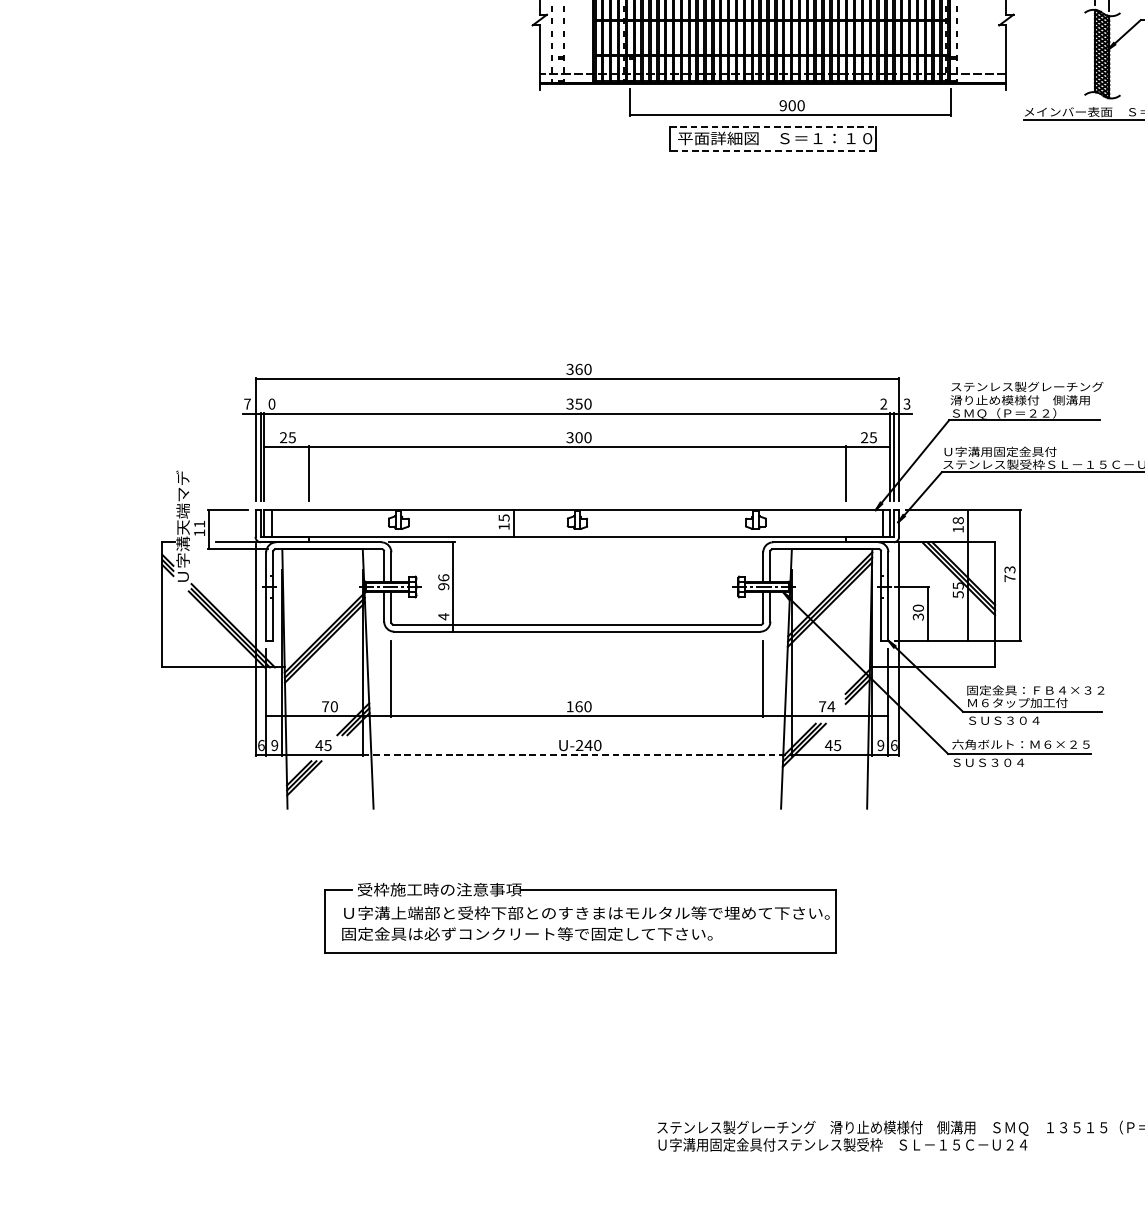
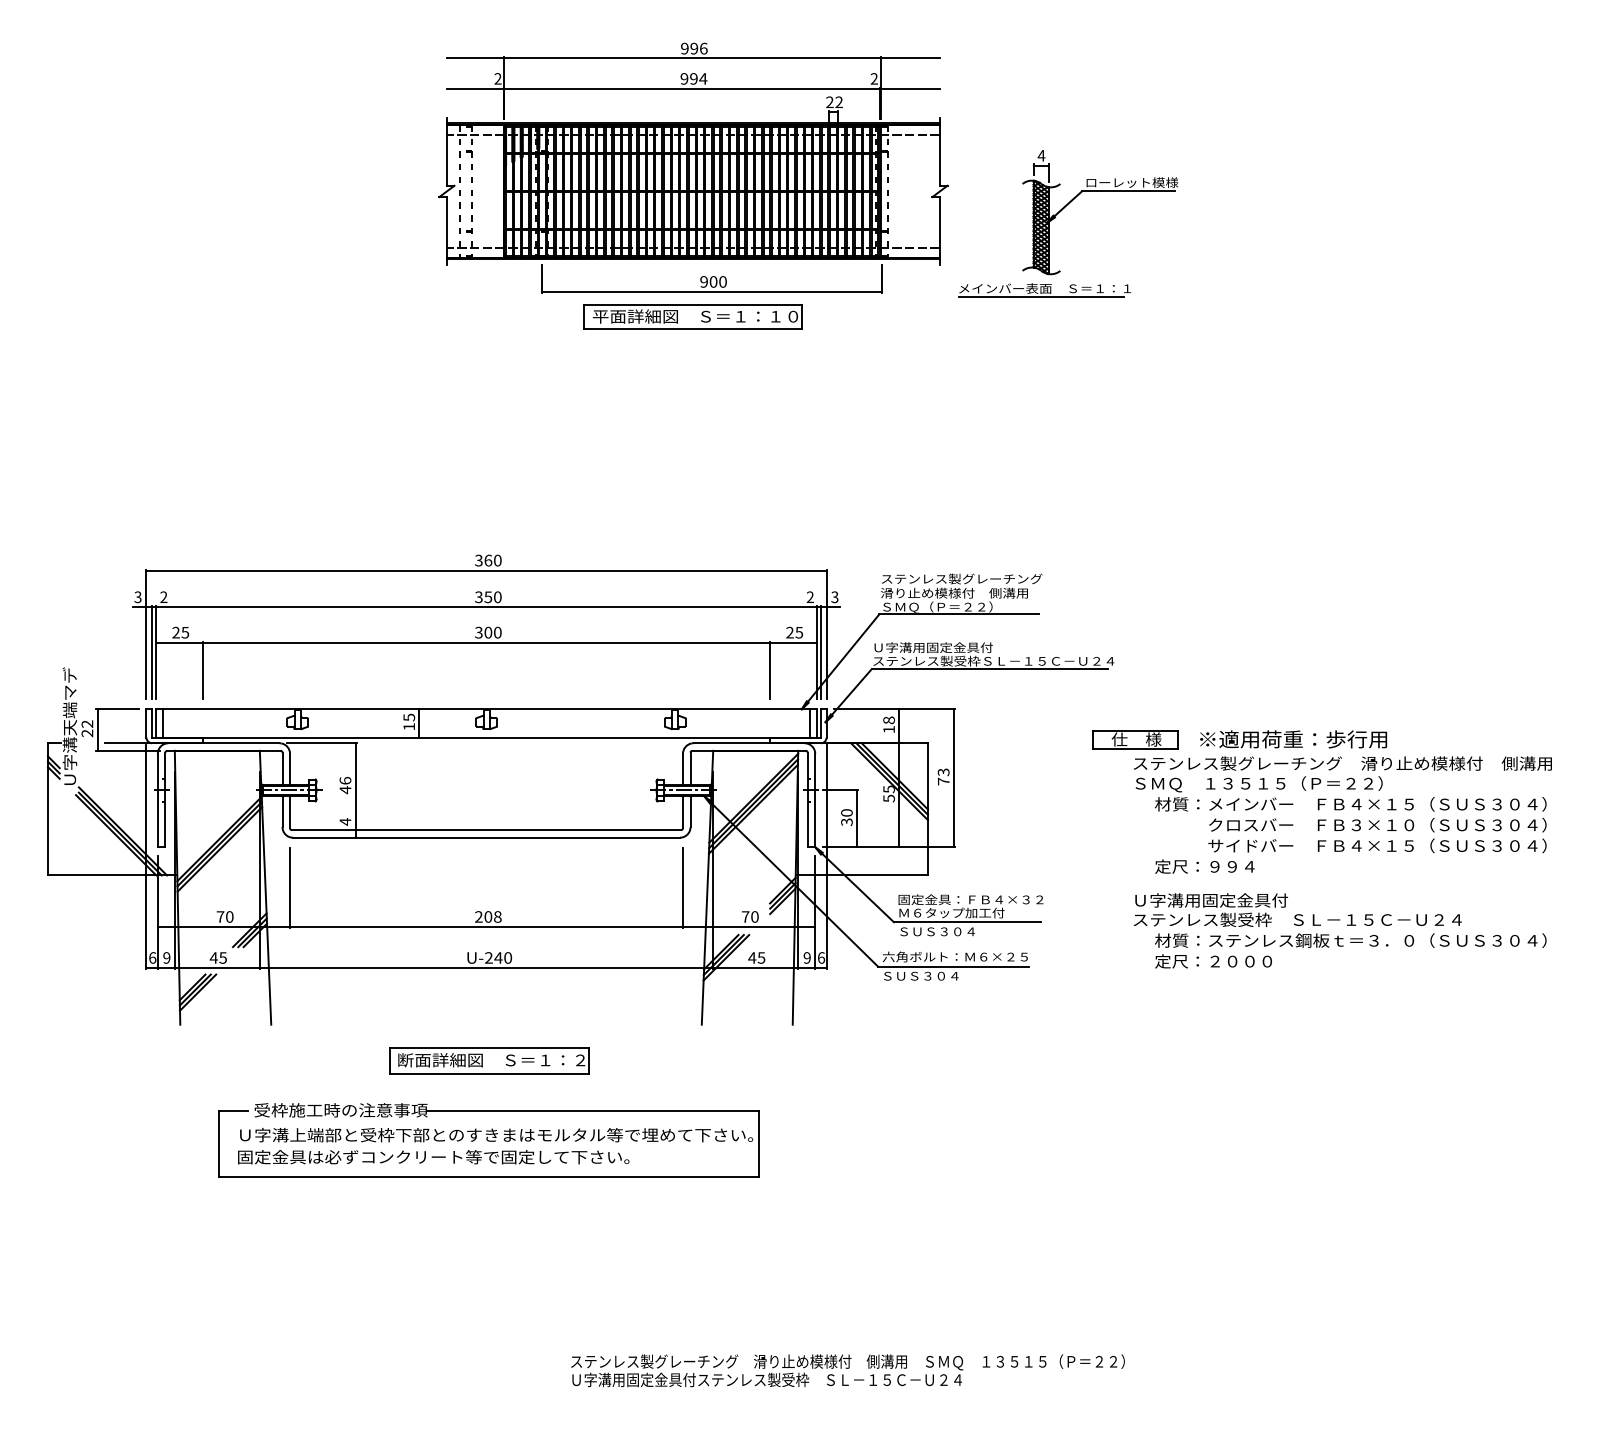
line: (773, 127) -> (693, 304), dashed -> solid
line: (773, 150) -> (693, 329), dashed -> solid
text: (247, 404) -> (137, 597), 7 -> 3
text: (271, 404) -> (163, 597), 0 -> 2
text: (199, 528) -> (87, 728), 11 -> 22
text: (443, 587) -> (345, 790), 96 -> 46
text: (579, 706) -> (488, 916), 160 -> 208
text: (830, 706) -> (754, 916), 74 -> 70
line: (577, 755) -> (486, 968), dashed -> solid
part: (580, 842) -> (489, 1060), added

